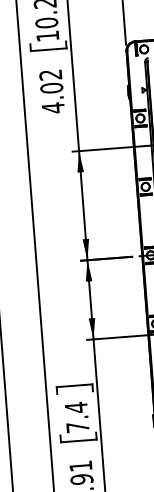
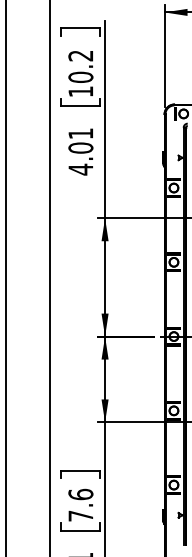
text: (50, 74) -> (80, 133), 4.02 -> 4.01
text: (76, 407) -> (80, 494), 7.4 -> 7.6

